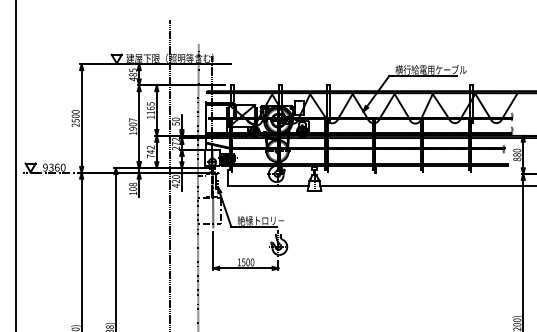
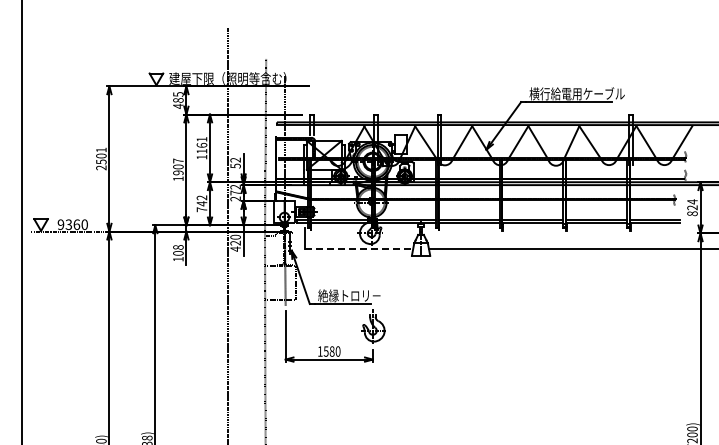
text: (150, 103) -> (201, 139), 1165 -> 1161
text: (75, 111) -> (101, 149), 2500 -> 2501
text: (175, 118) -> (235, 159), 50 -> 52
text: (517, 152) -> (692, 204), 880 -> 824
line: (268, 186) -> (359, 249), solid -> dashed
text: (247, 262) -> (331, 351), 1500 -> 1580

